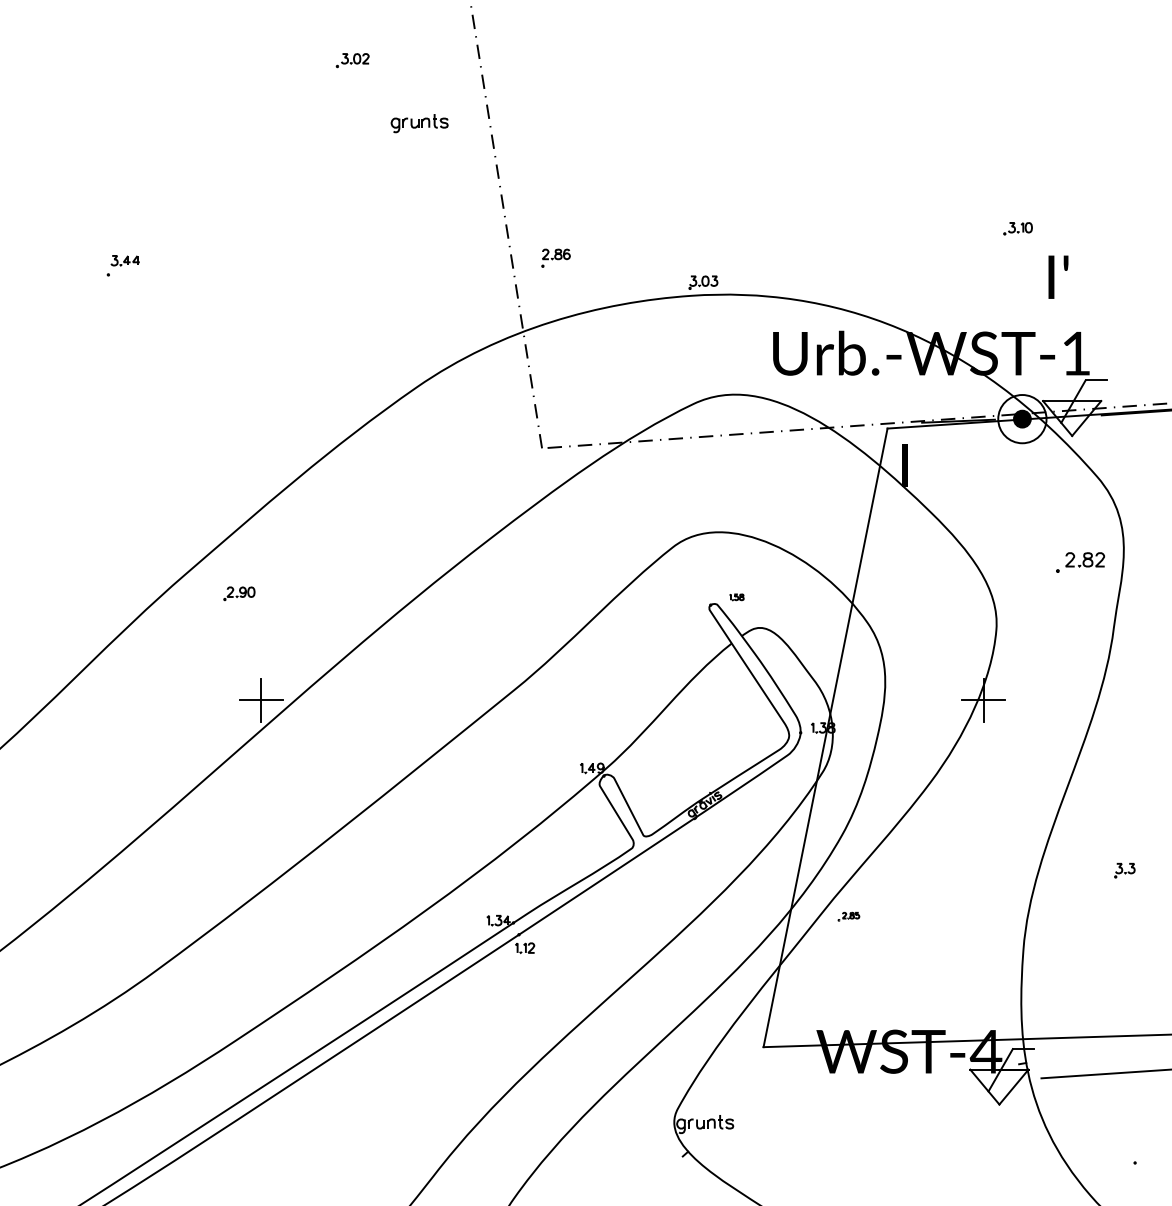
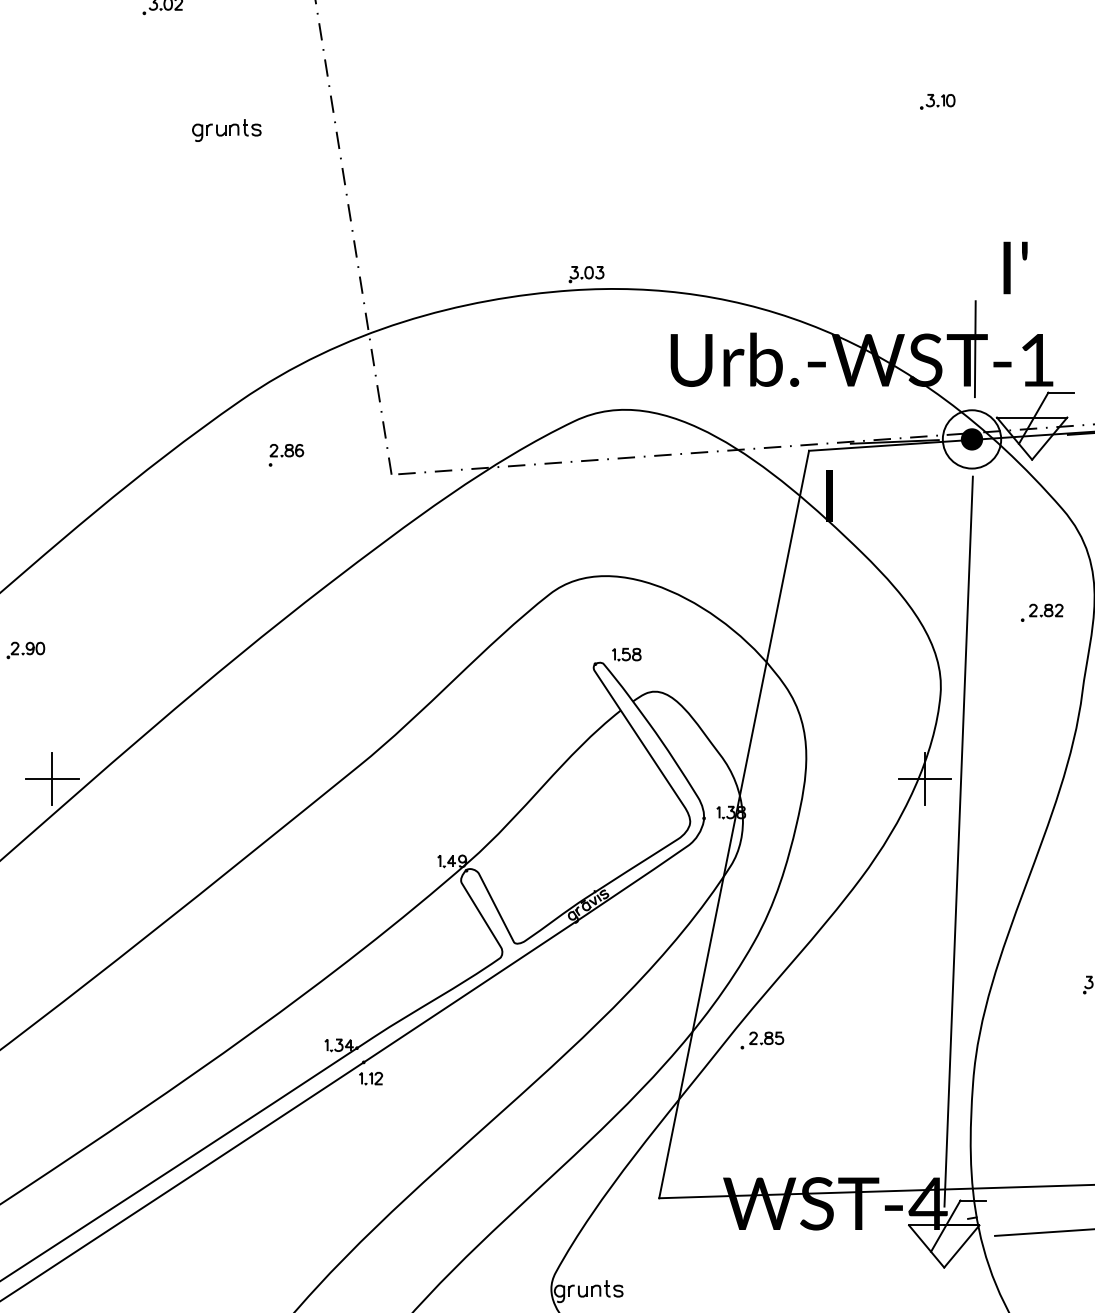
part: (419, 123) -> (226, 130), moved
part: (1017, 228) -> (937, 101), moved
part: (555, 257) -> (285, 454), moved
line: (1024, 344) -> (974, 349), added
part: (1080, 562) -> (1042, 612), size x0.71
part: (736, 597) -> (626, 654), size x1.67
line: (1011, 751) -> (958, 841), added
part: (848, 916) -> (761, 1040), size x1.67

